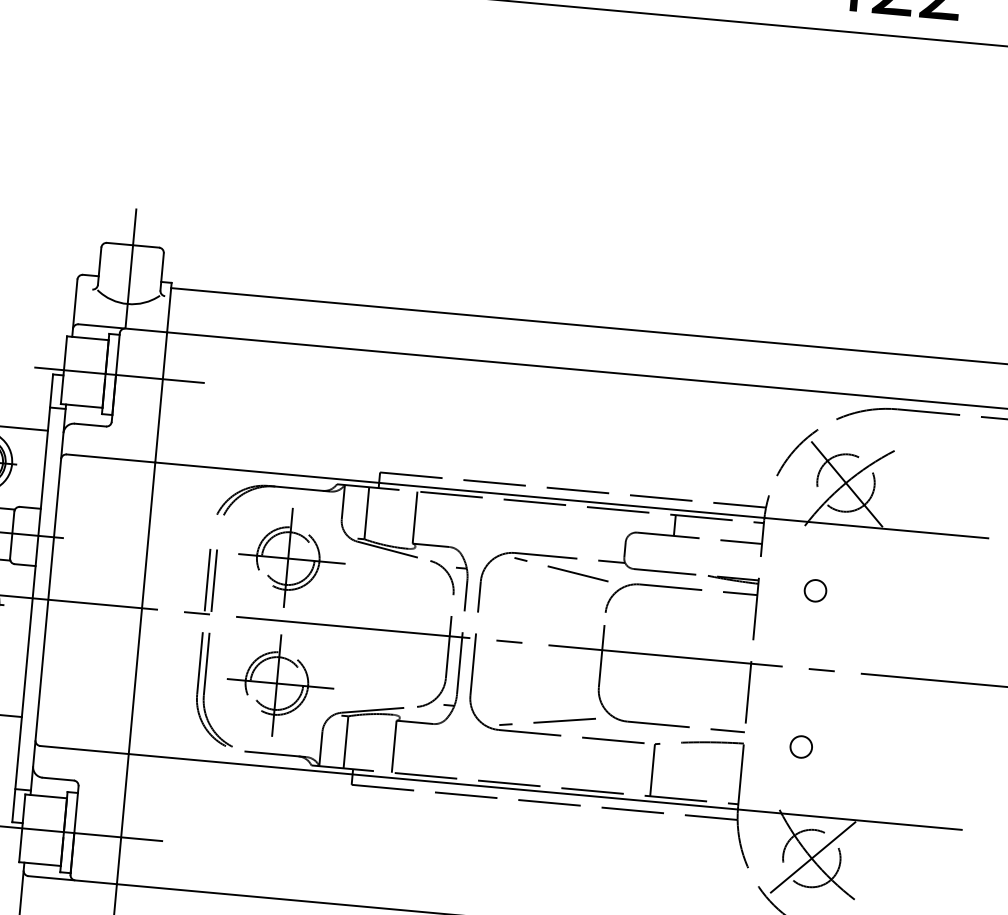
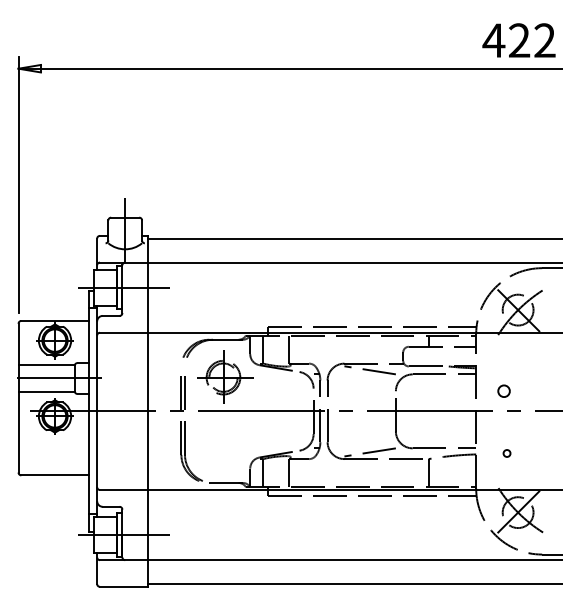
circle: (814, 589) -> (503, 390), moved
part: (280, 686) -> (225, 446), removed
circle: (800, 746) -> (506, 453), size x0.6

